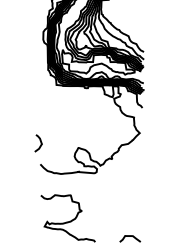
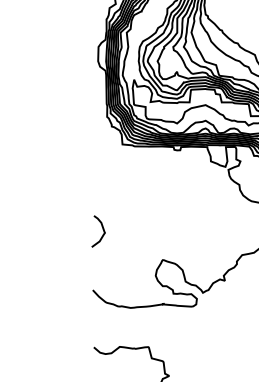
curve: (40, 143) -> (102, 231), moved

